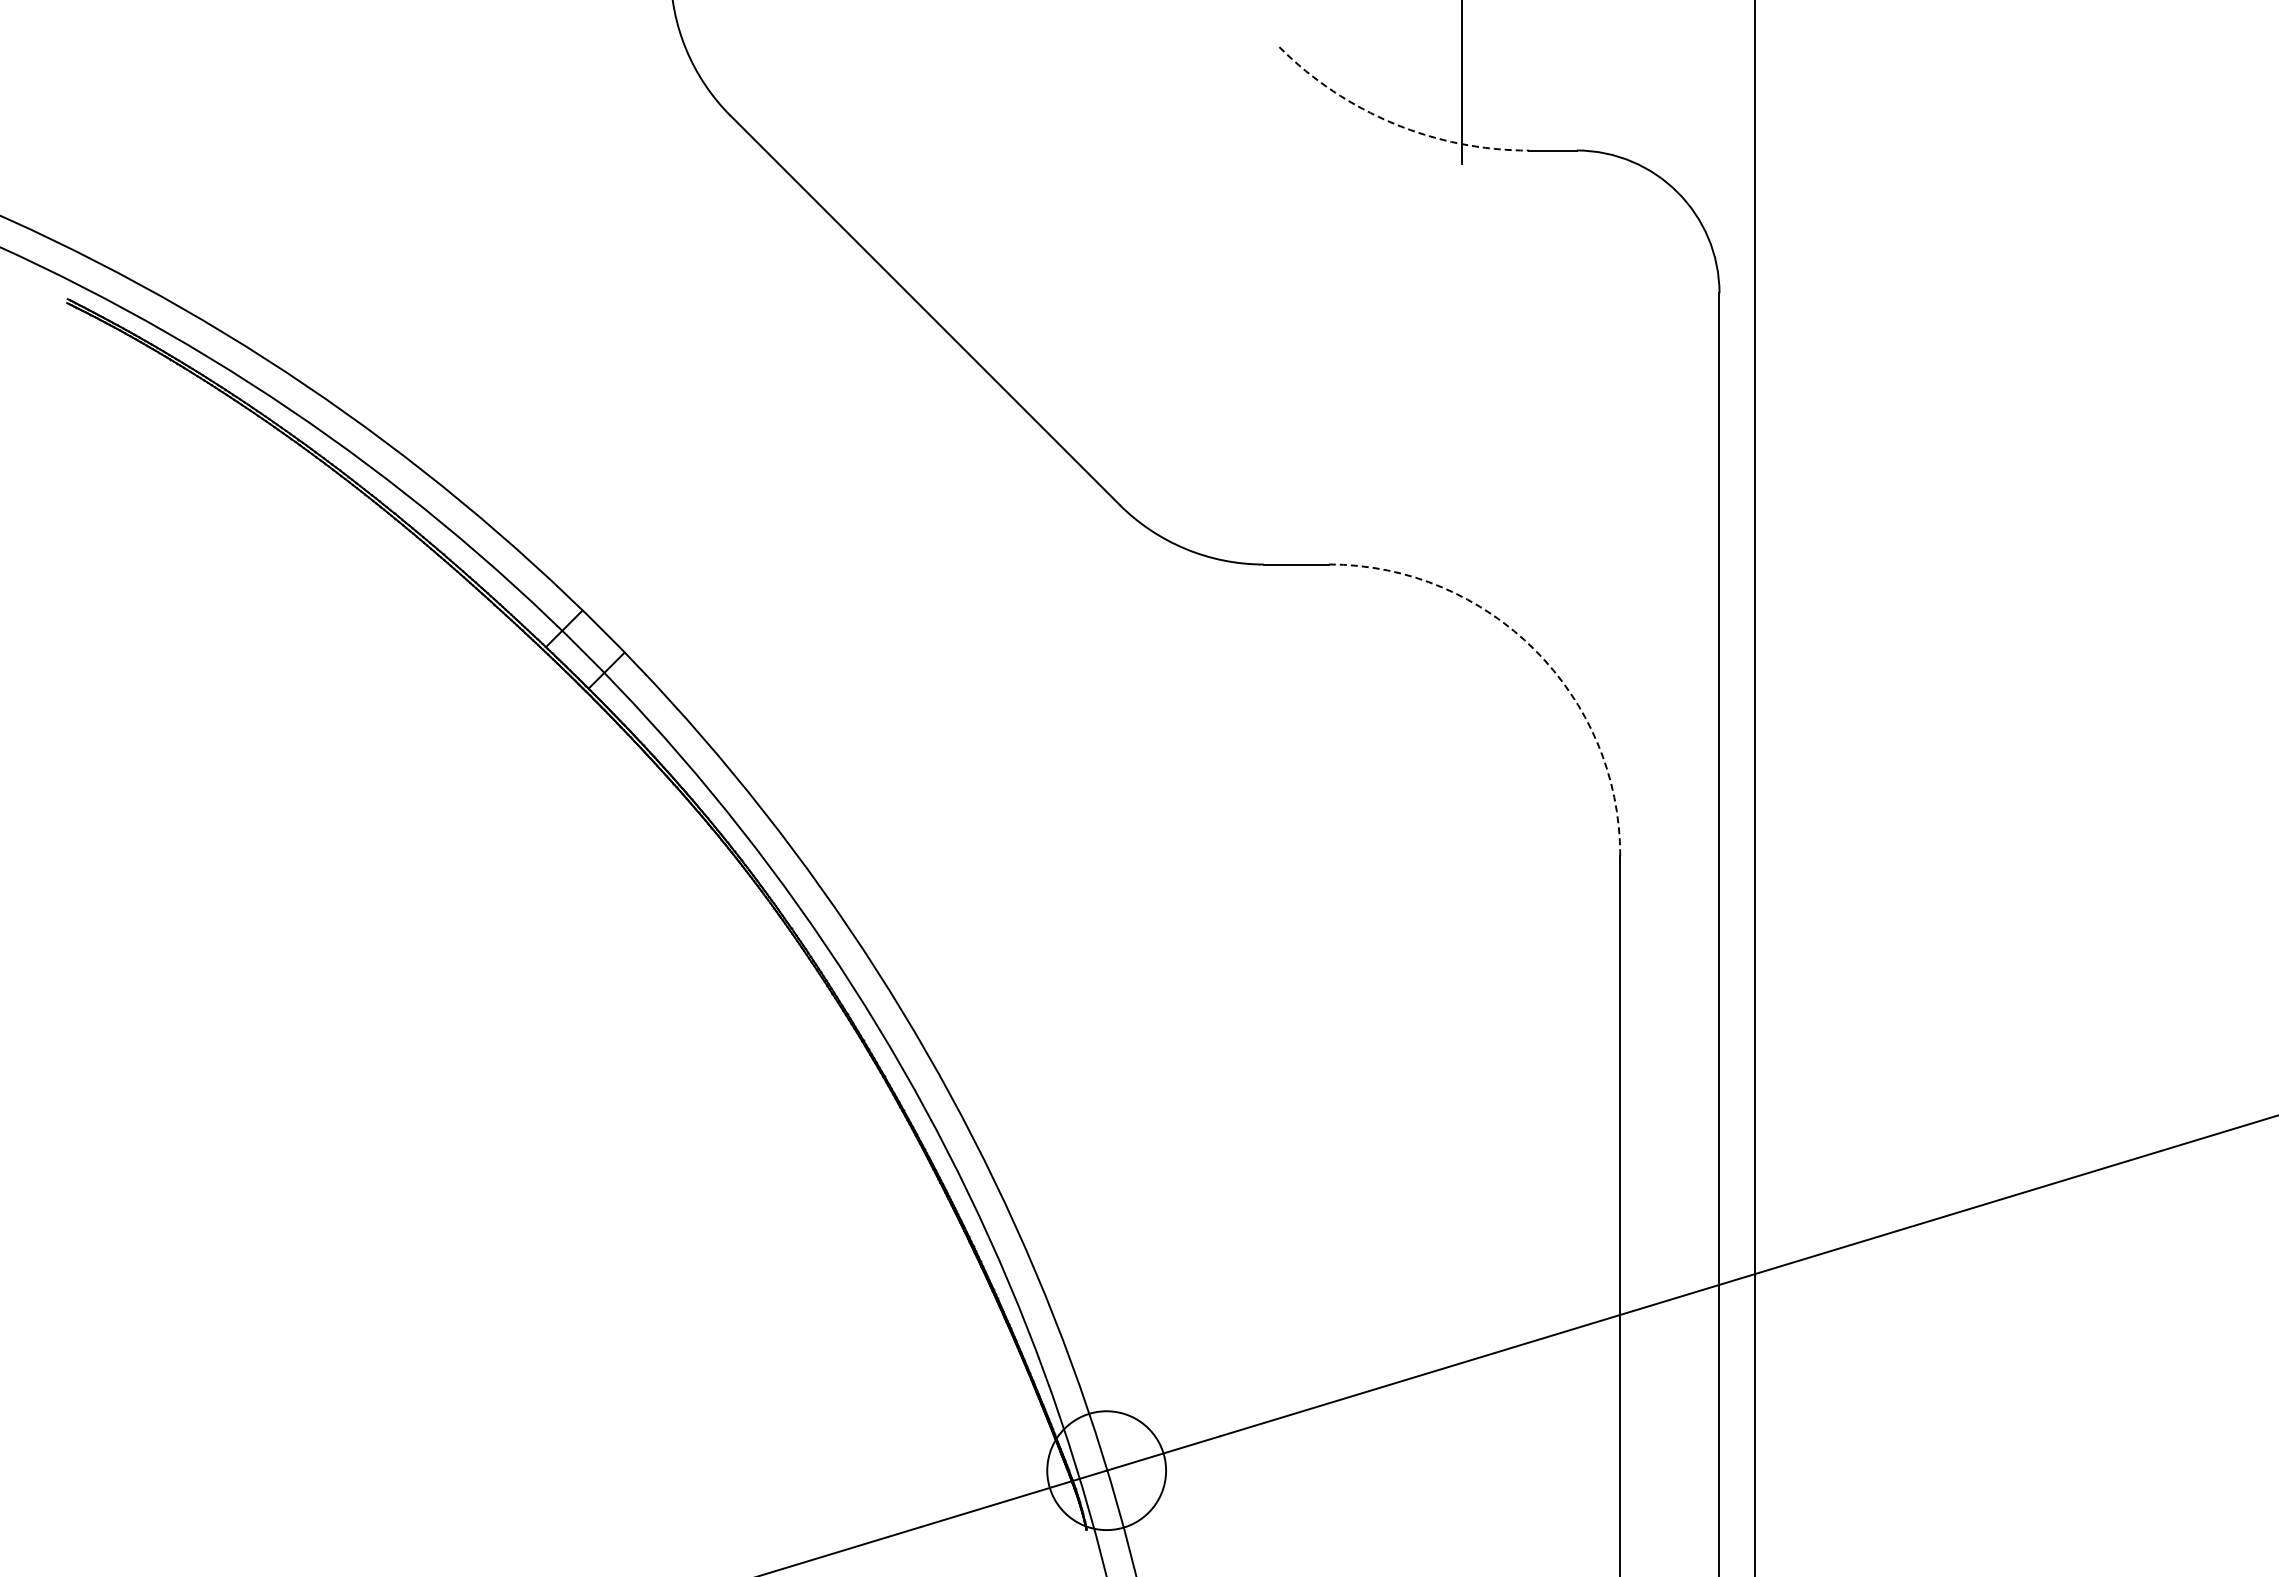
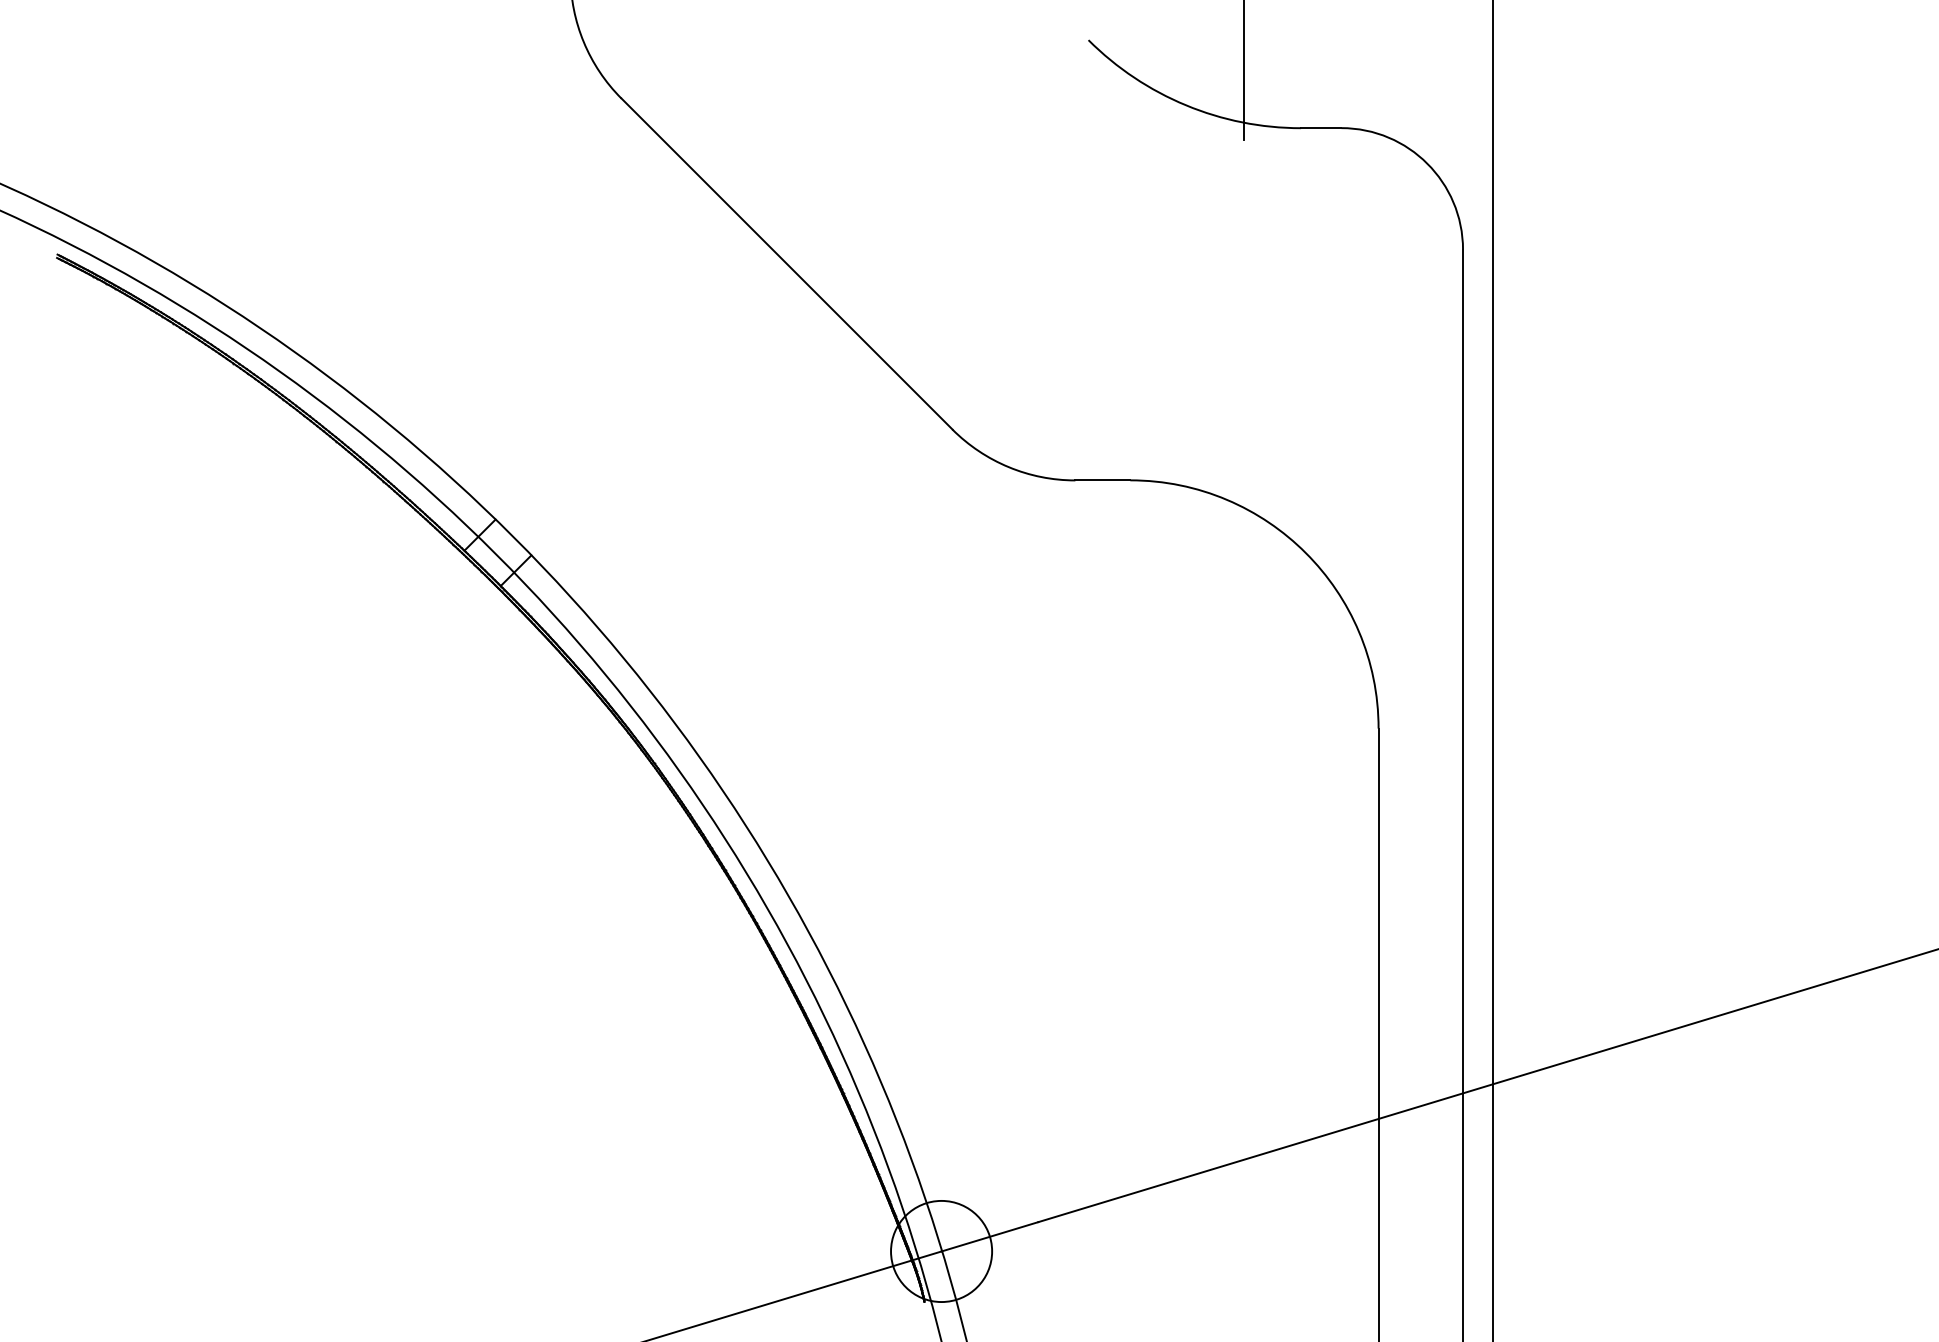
arc: (1393, 123) -> (1185, 105), dashed -> solid
arc: (1534, 649) -> (1305, 552), dashed -> solid

